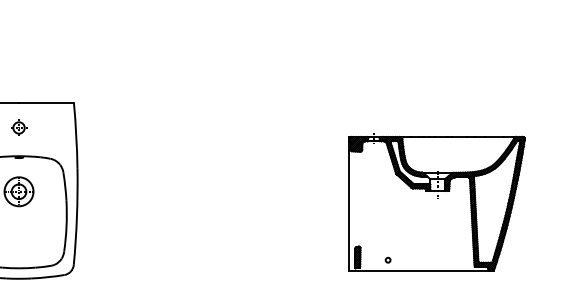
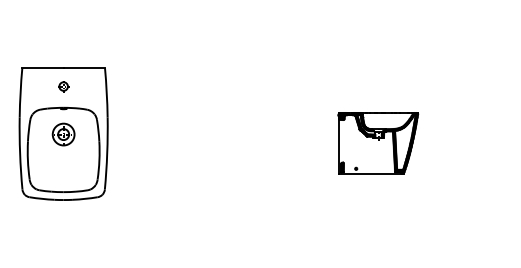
part: (437, 202) -> (378, 142), size x0.6

